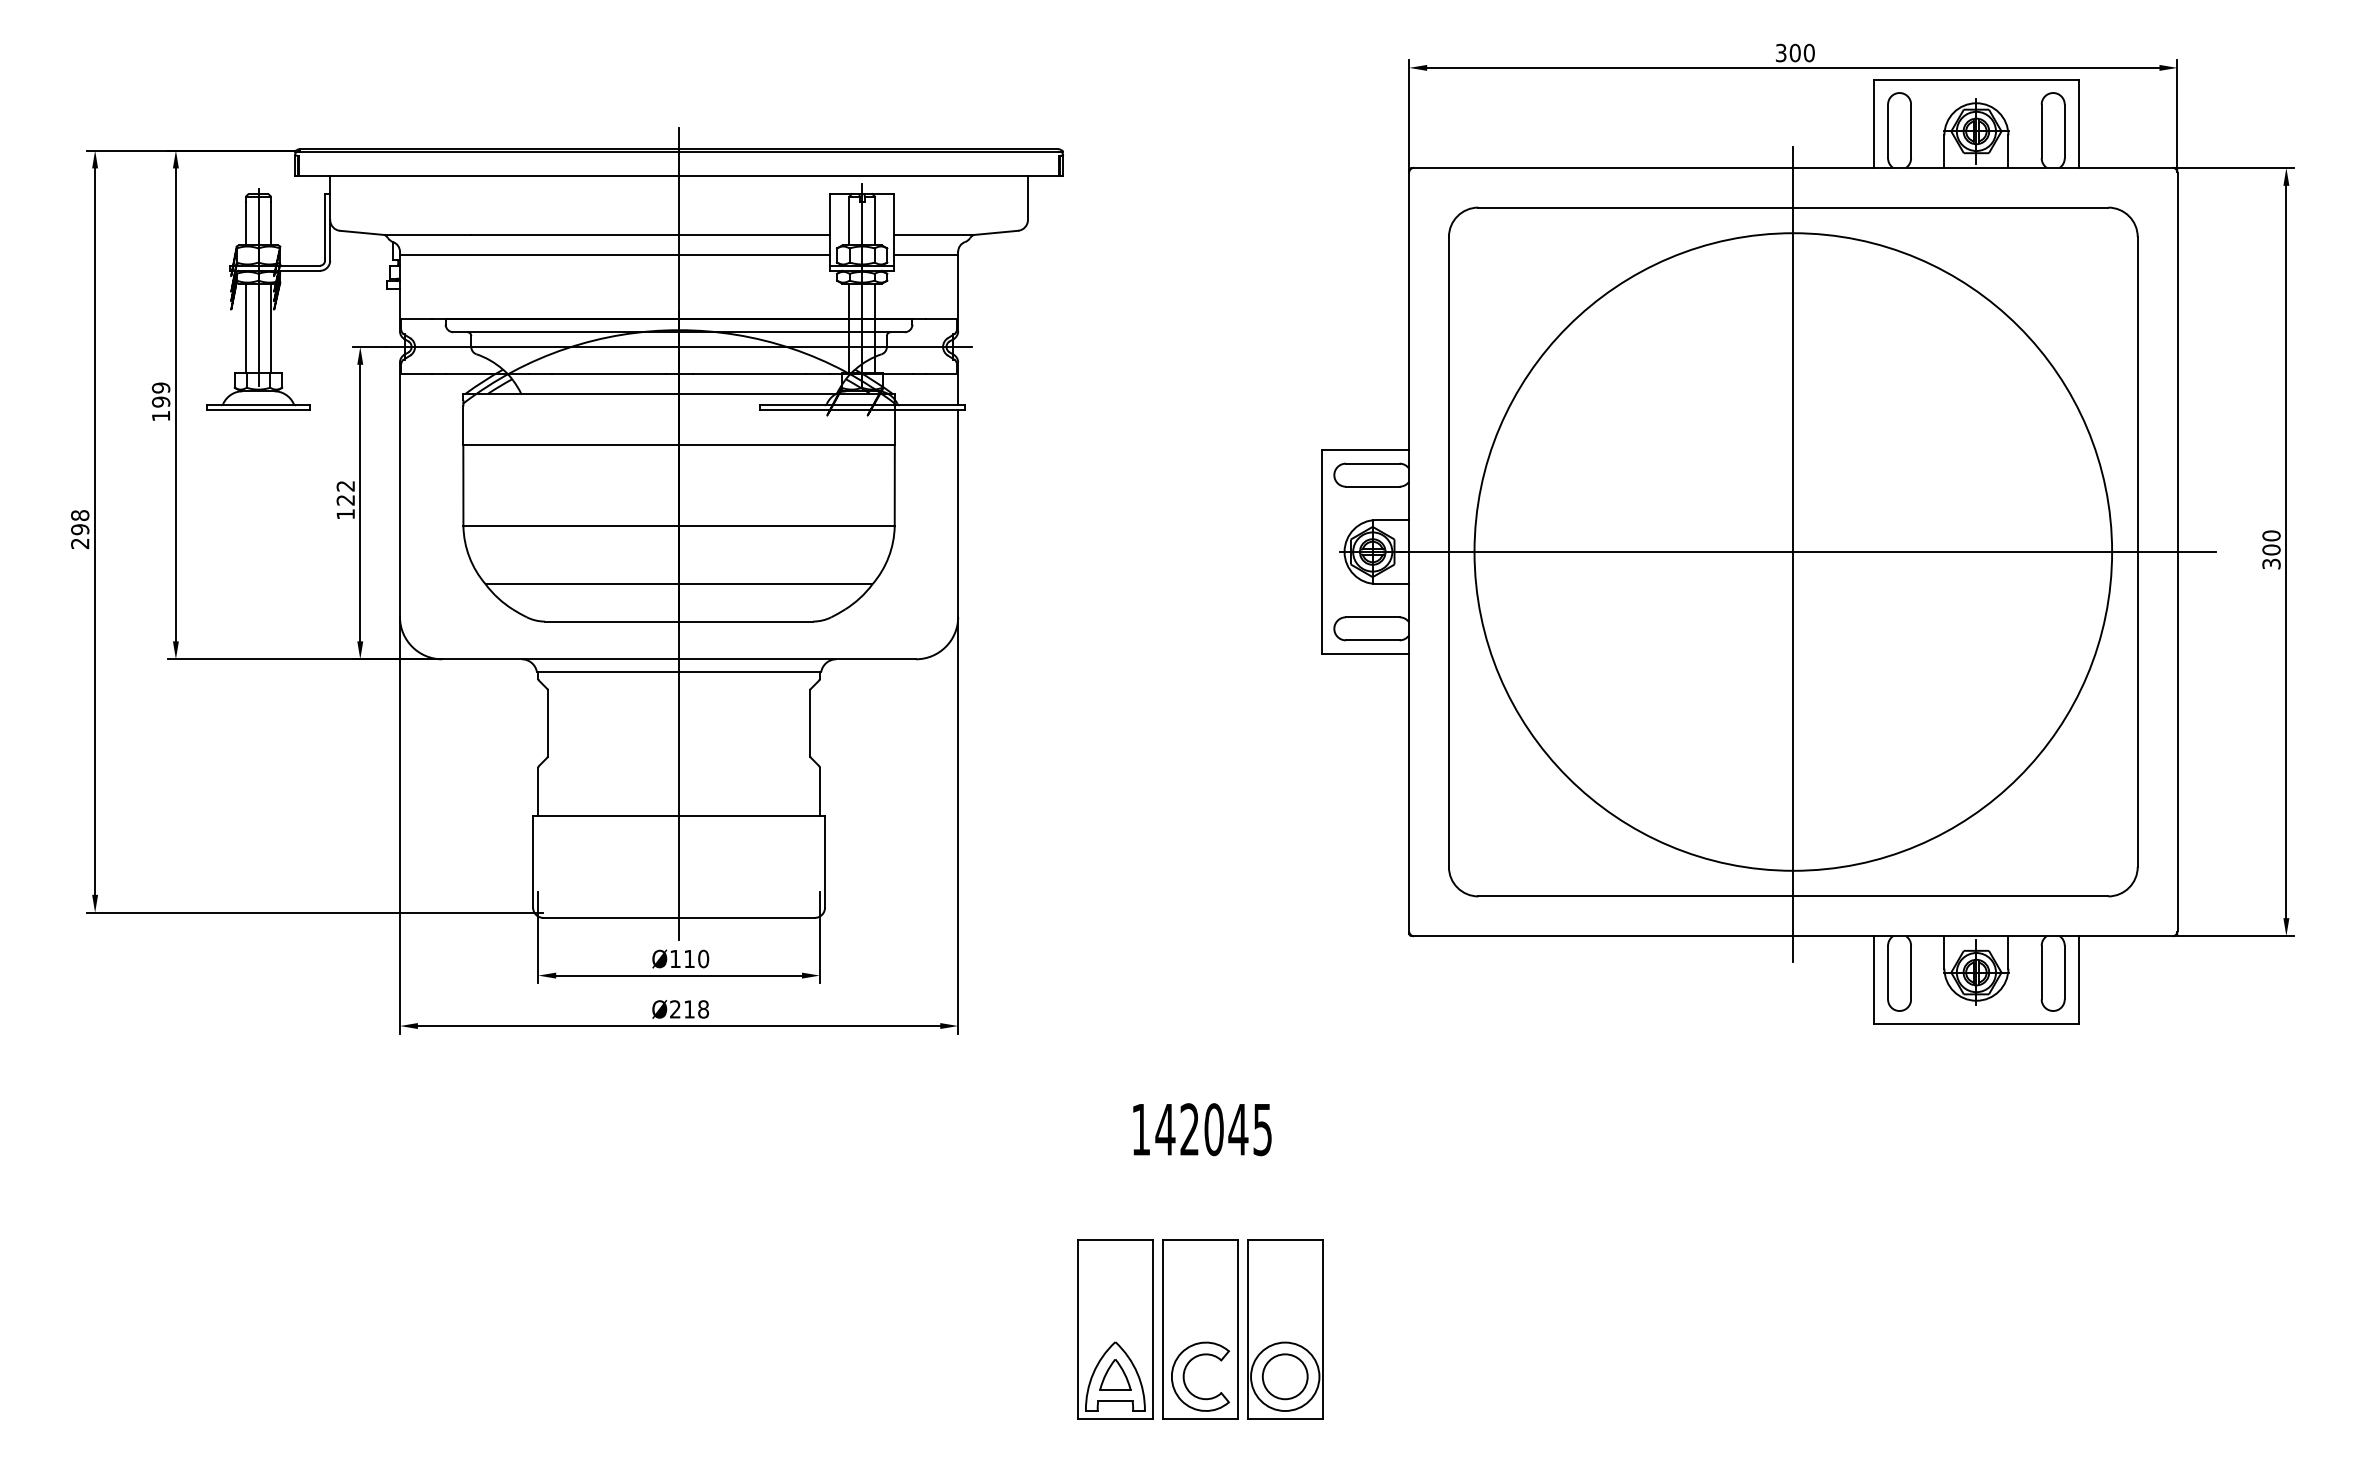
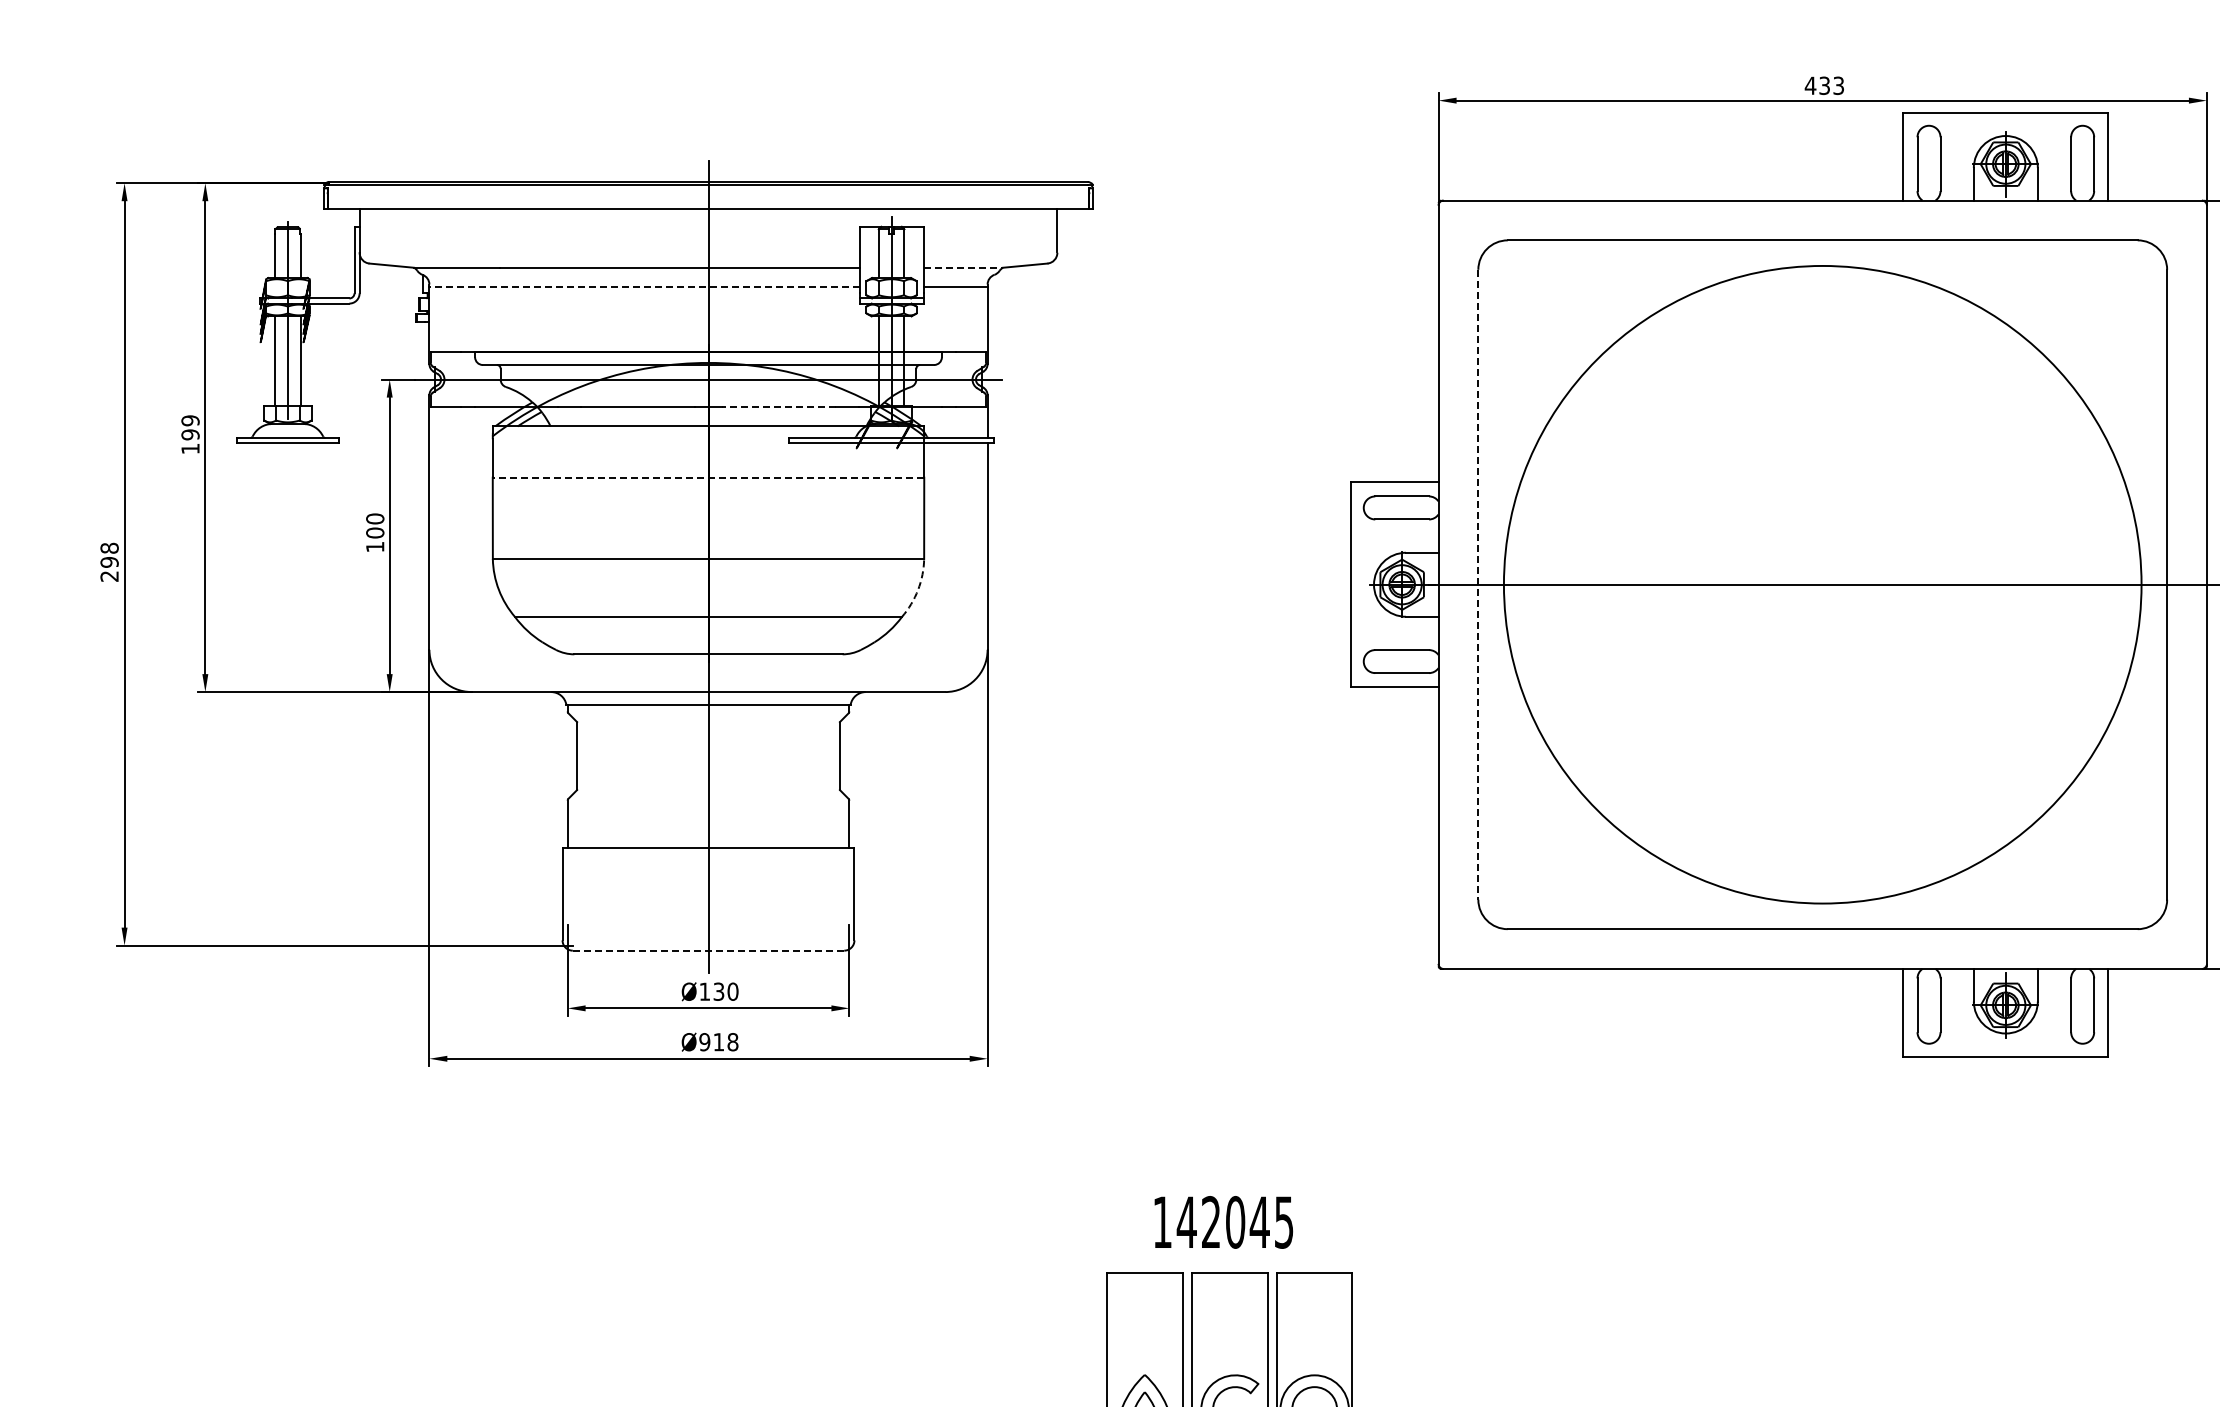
text: (1794, 52) -> (1823, 85), 300 -> 433
line: (933, 235) -> (962, 268), solid -> dashed
line: (614, 254) -> (643, 287), solid -> dashed
line: (749, 374) -> (778, 407), solid -> dashed
line: (679, 444) -> (708, 477), solid -> dashed
text: (345, 492) -> (374, 525), 122 -> 100
line: (1448, 552) -> (1477, 585), solid -> dashed
line: (1793, 554) -> (1822, 587), removed
arc: (888, 557) -> (917, 590), solid -> dashed
line: (679, 917) -> (708, 950), solid -> dashed
text: (689, 958) -> (718, 991), Ø110 -> Ø130
text: (674, 1009) -> (703, 1042), Ø218 -> Ø918
text: (1202, 1129) -> (1223, 1222), moved

